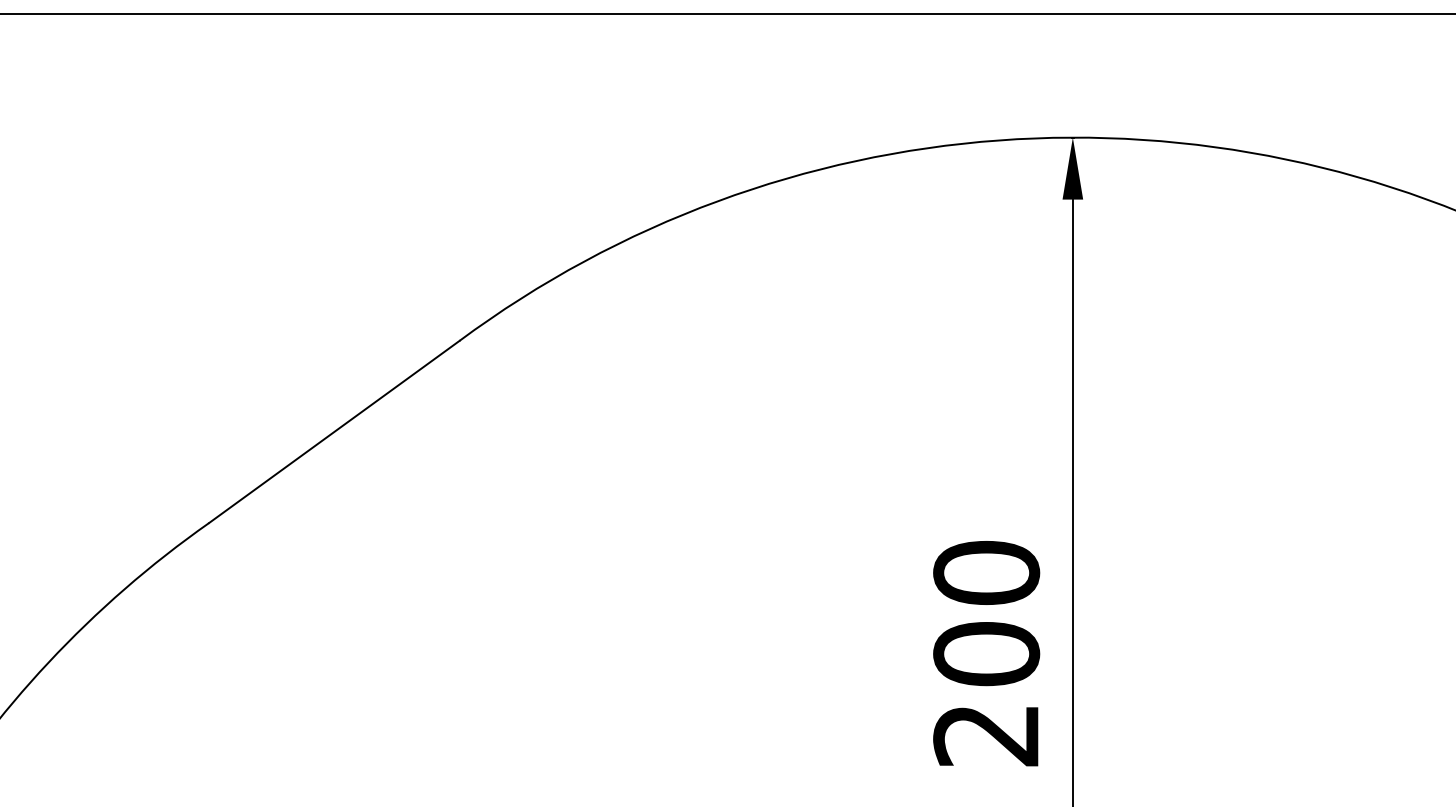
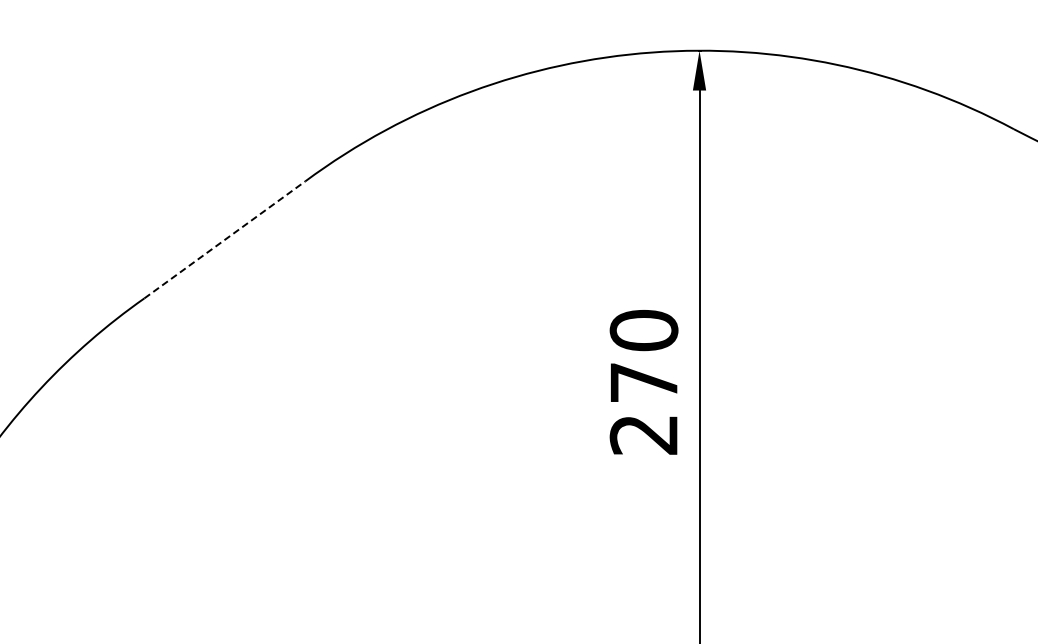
line: (335, 431) -> (225, 239), solid -> dashed
text: (985, 653) -> (643, 382), 200 -> 270

